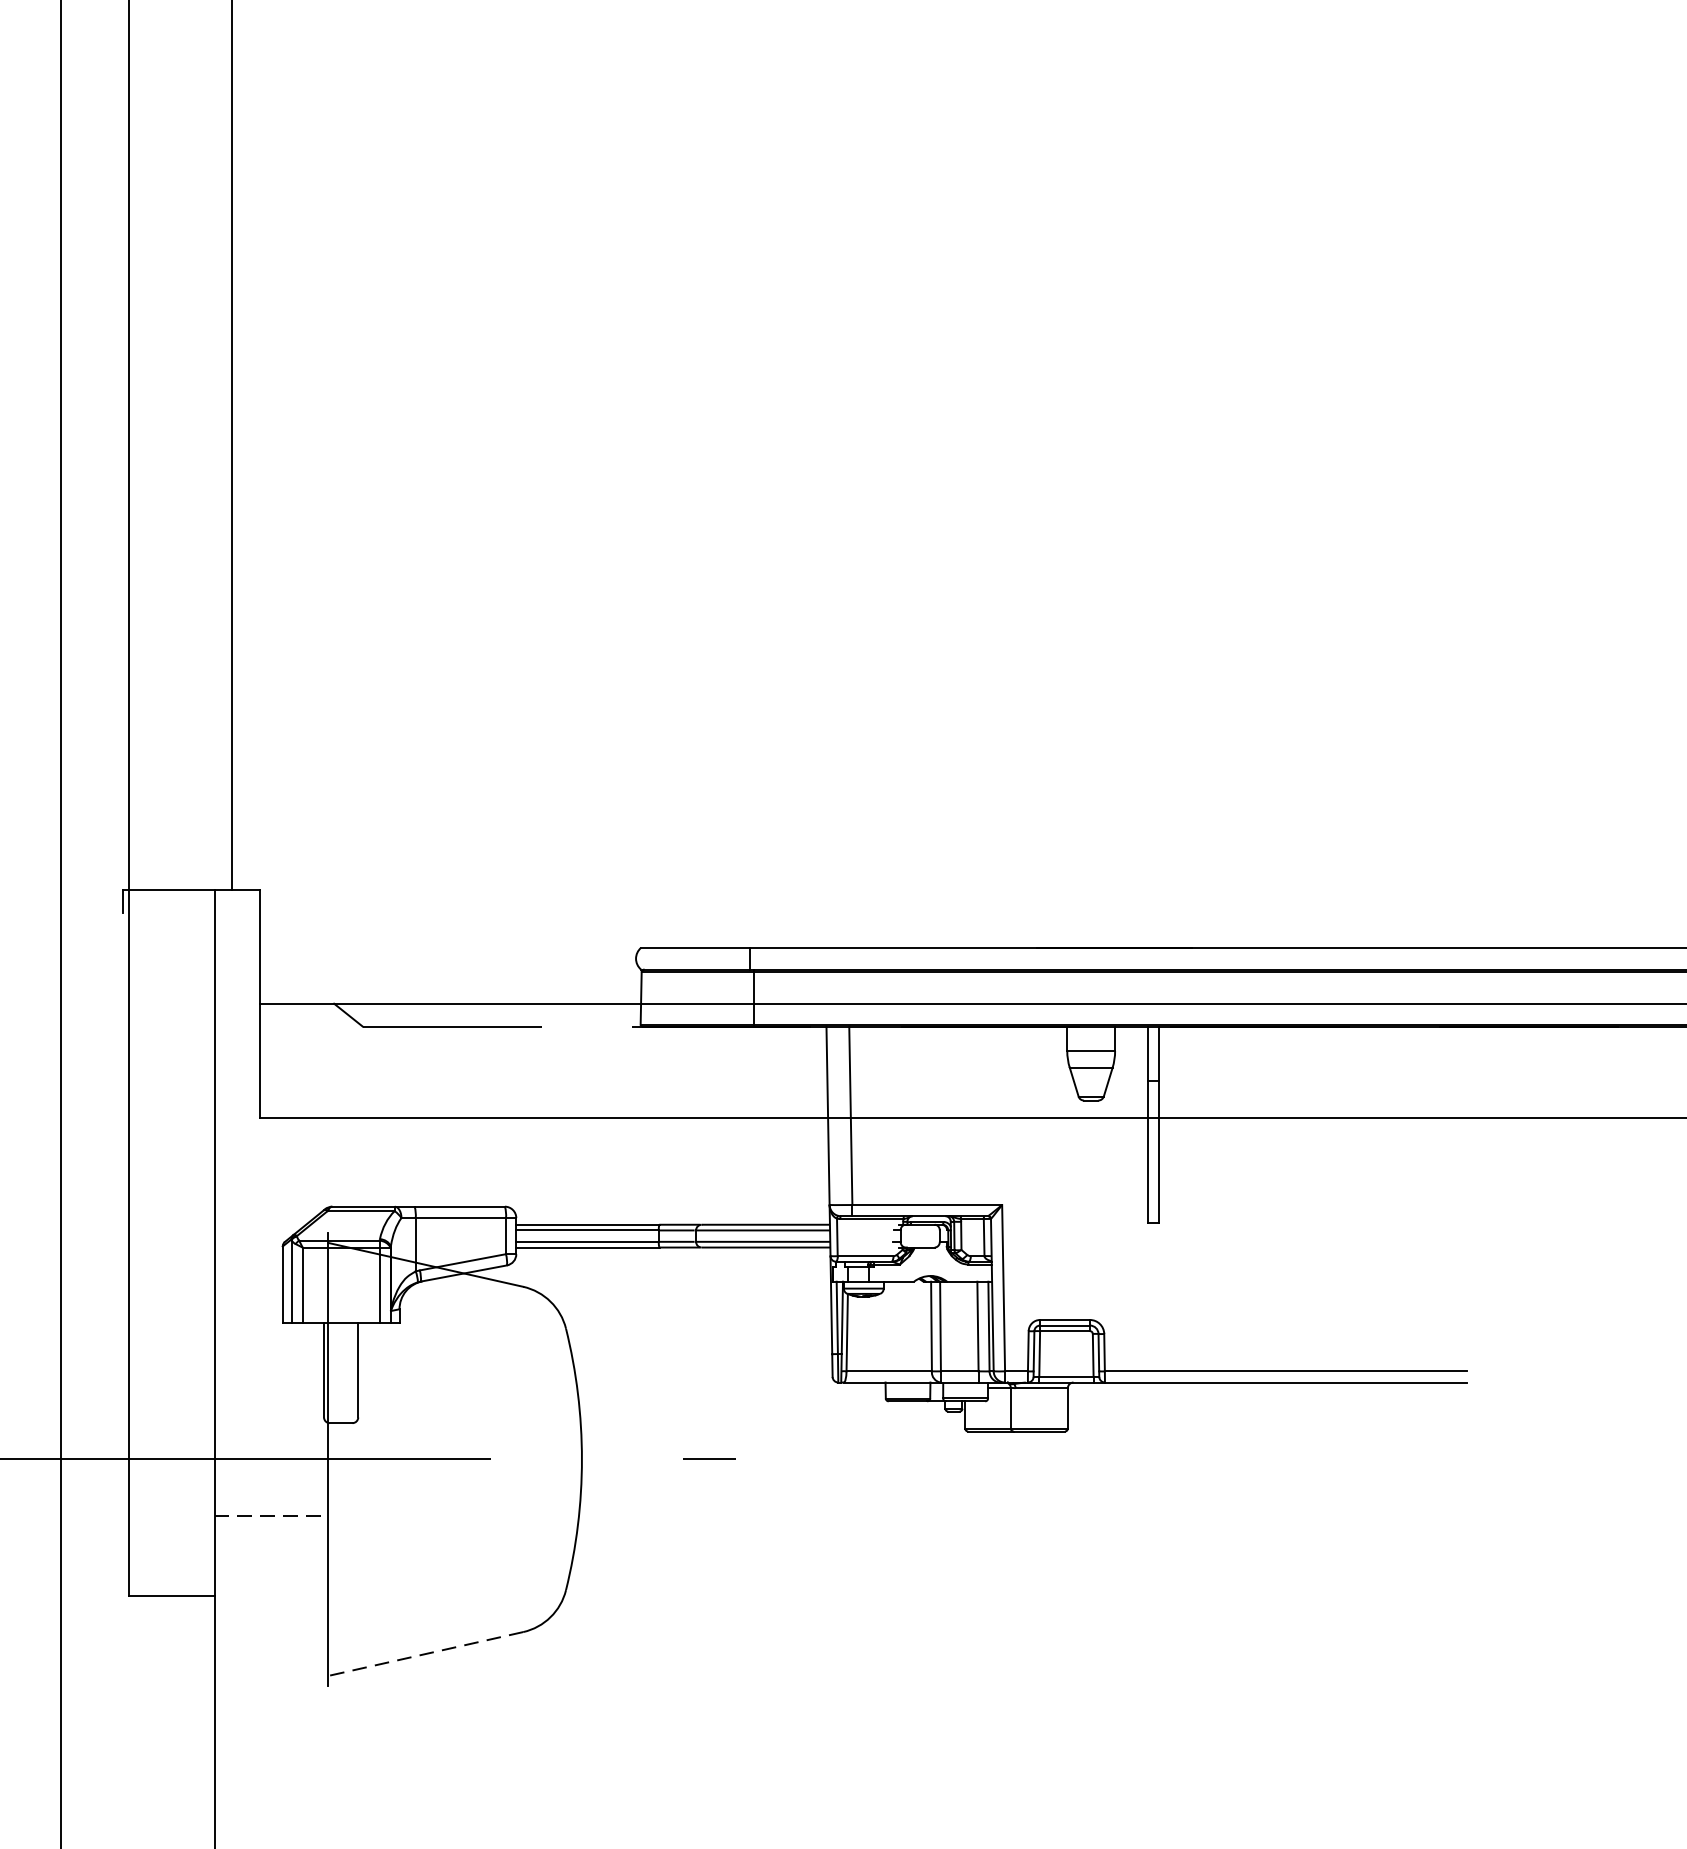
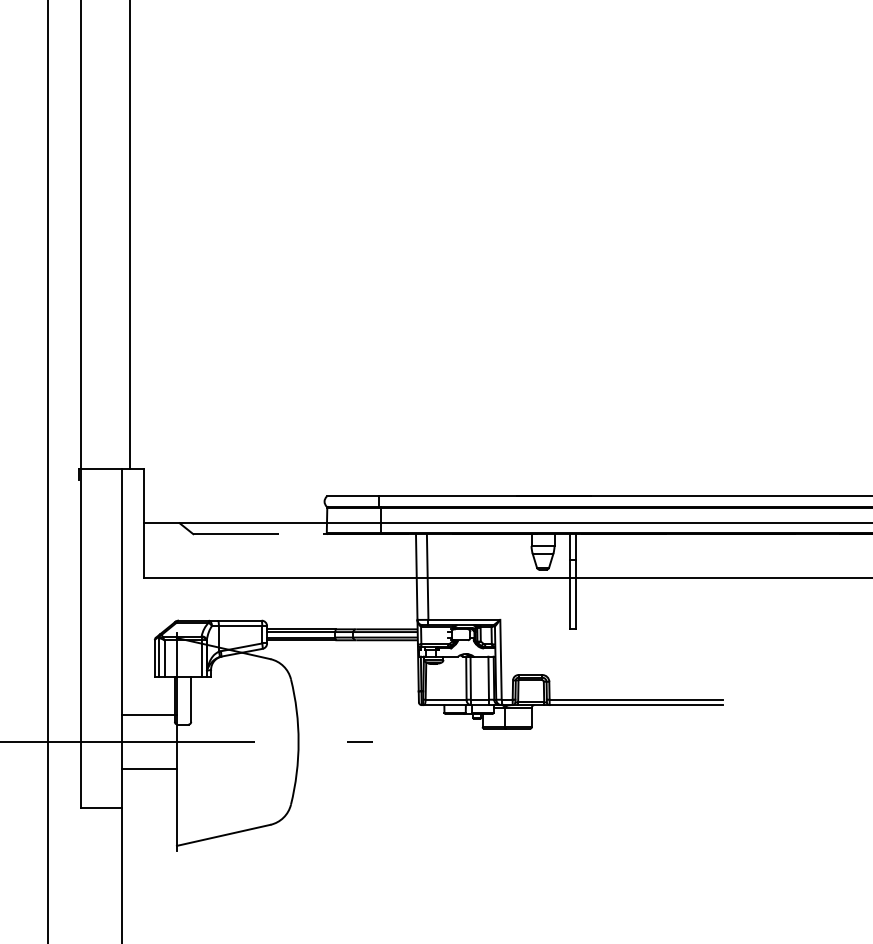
line: (271, 1402) -> (149, 714), added
line: (273, 1516) -> (150, 769), dashed -> solid
line: (425, 1654) -> (223, 835), dashed -> solid

